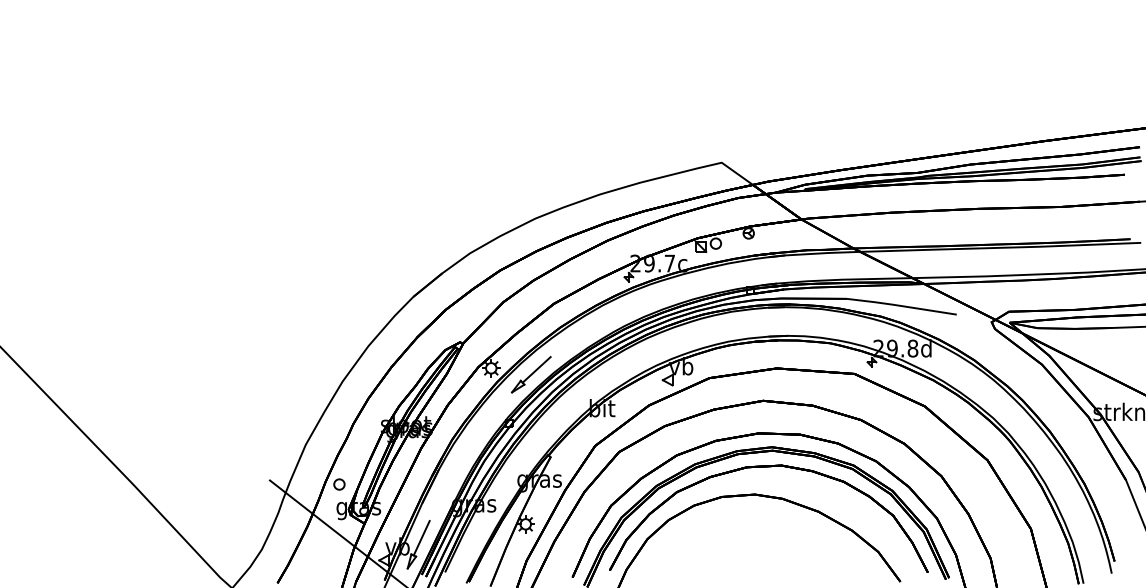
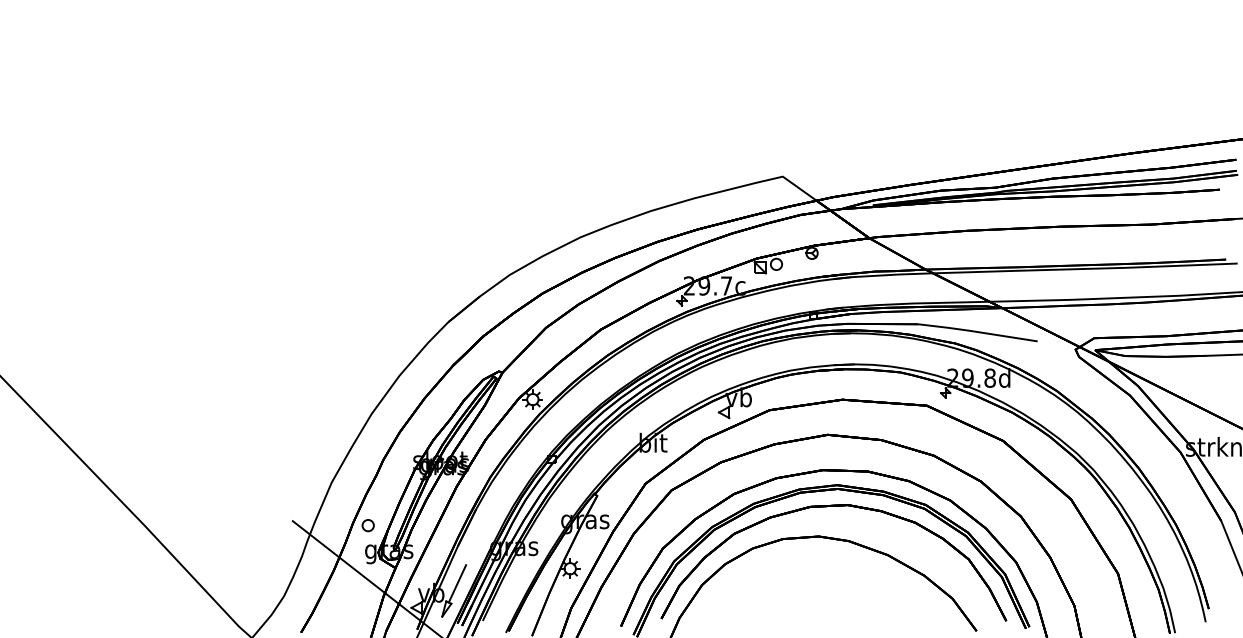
part: (530, 374) -> (575, 406), removed

